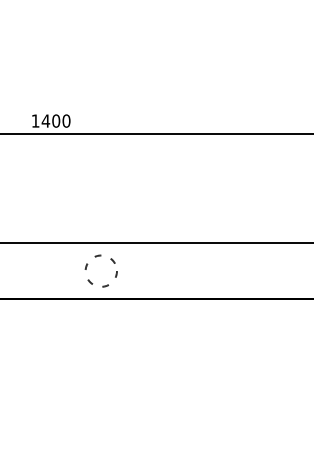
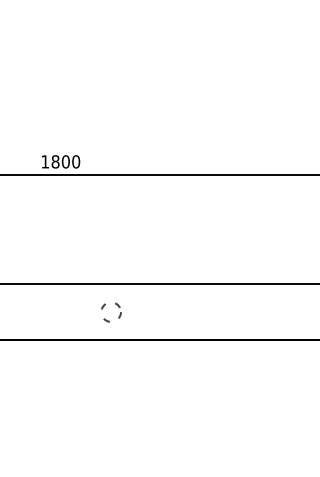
text: (45, 120) -> (55, 161), 1400 -> 1800
circle: (101, 271) -> (111, 312), size x0.62

